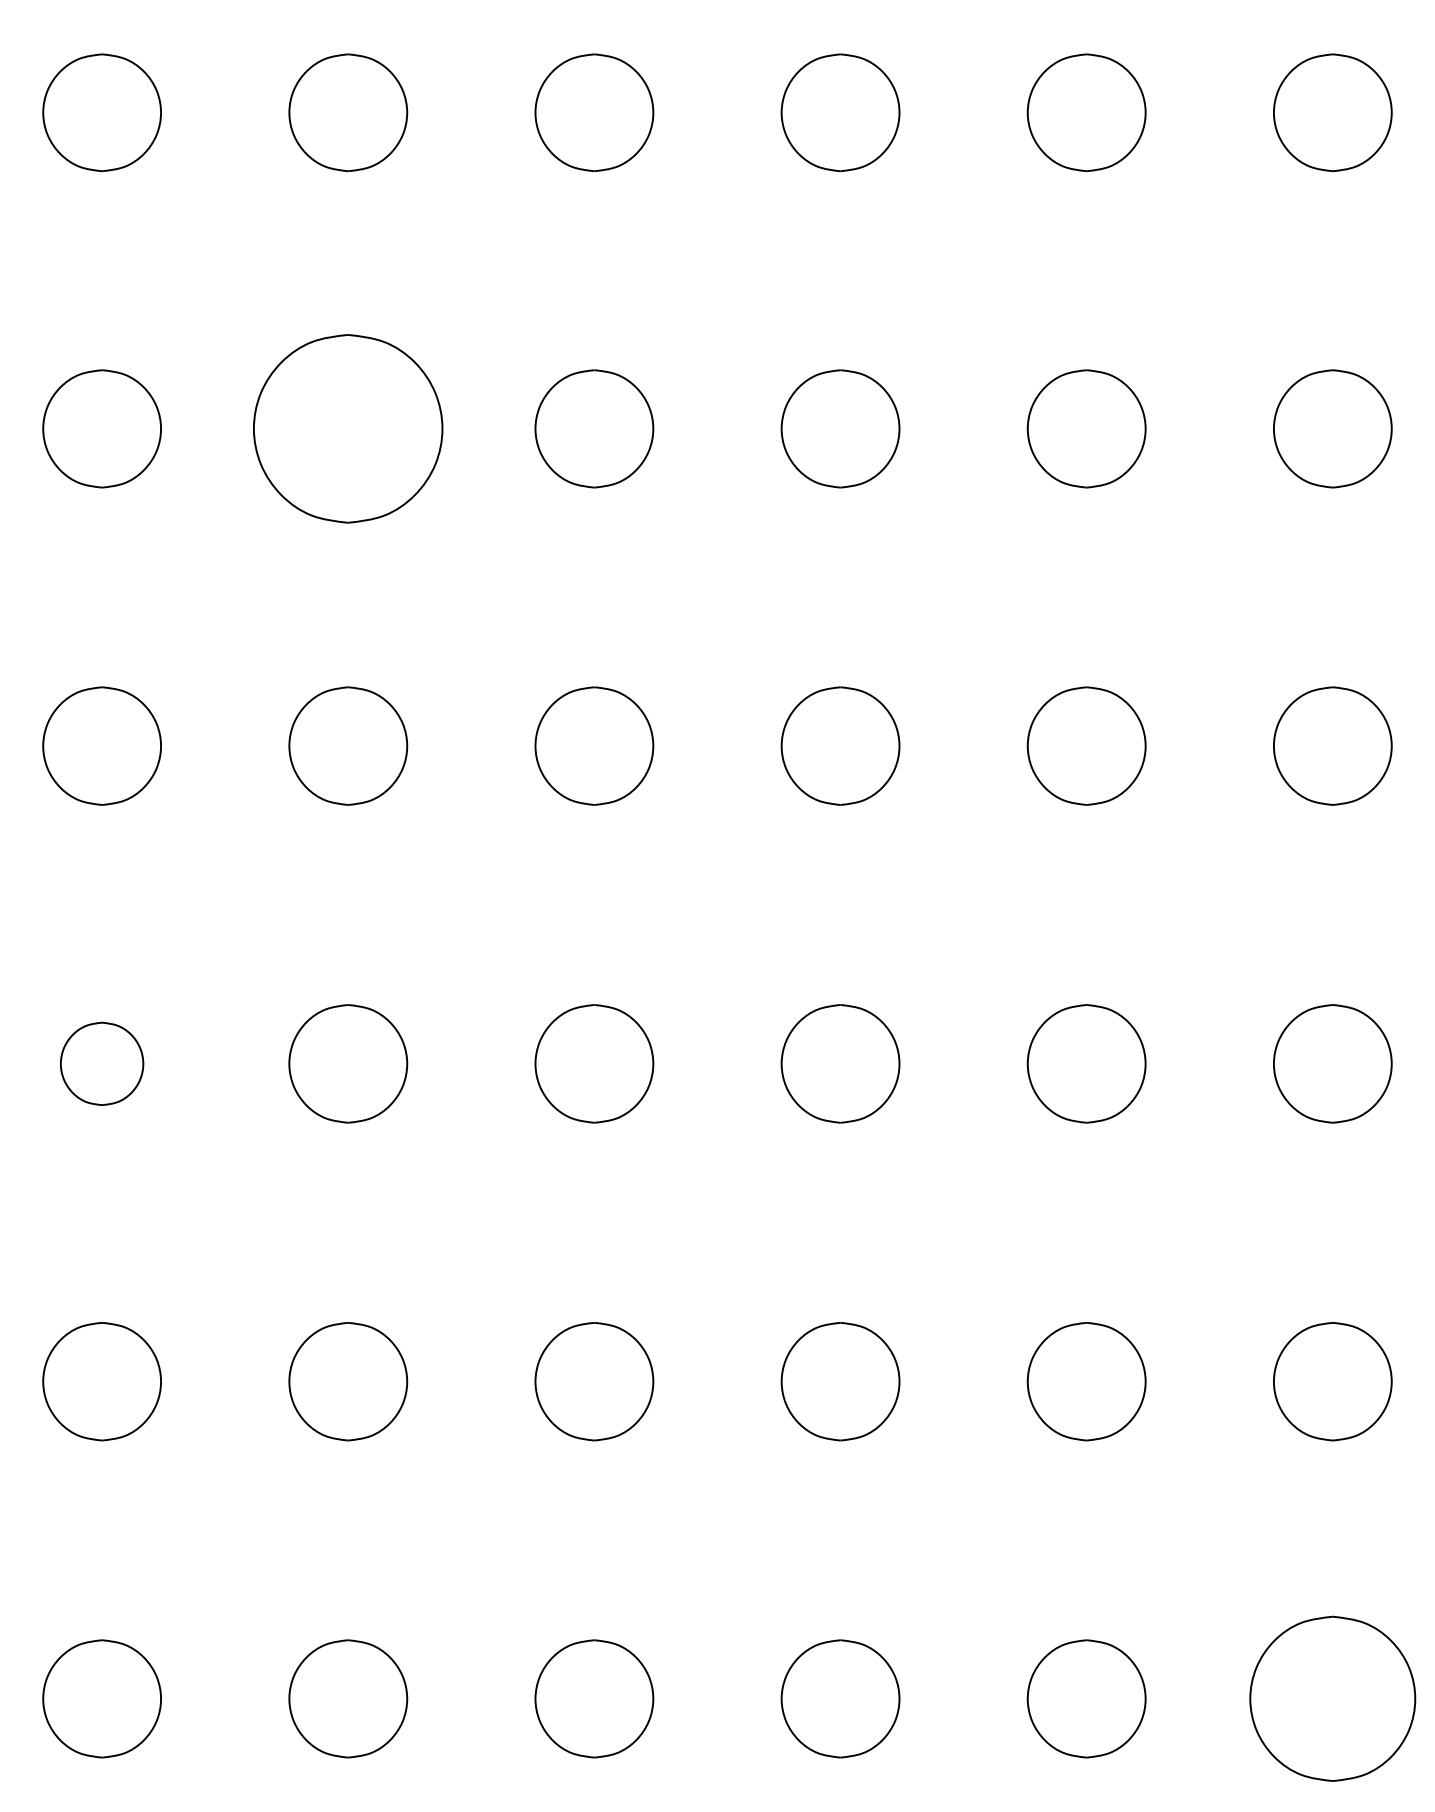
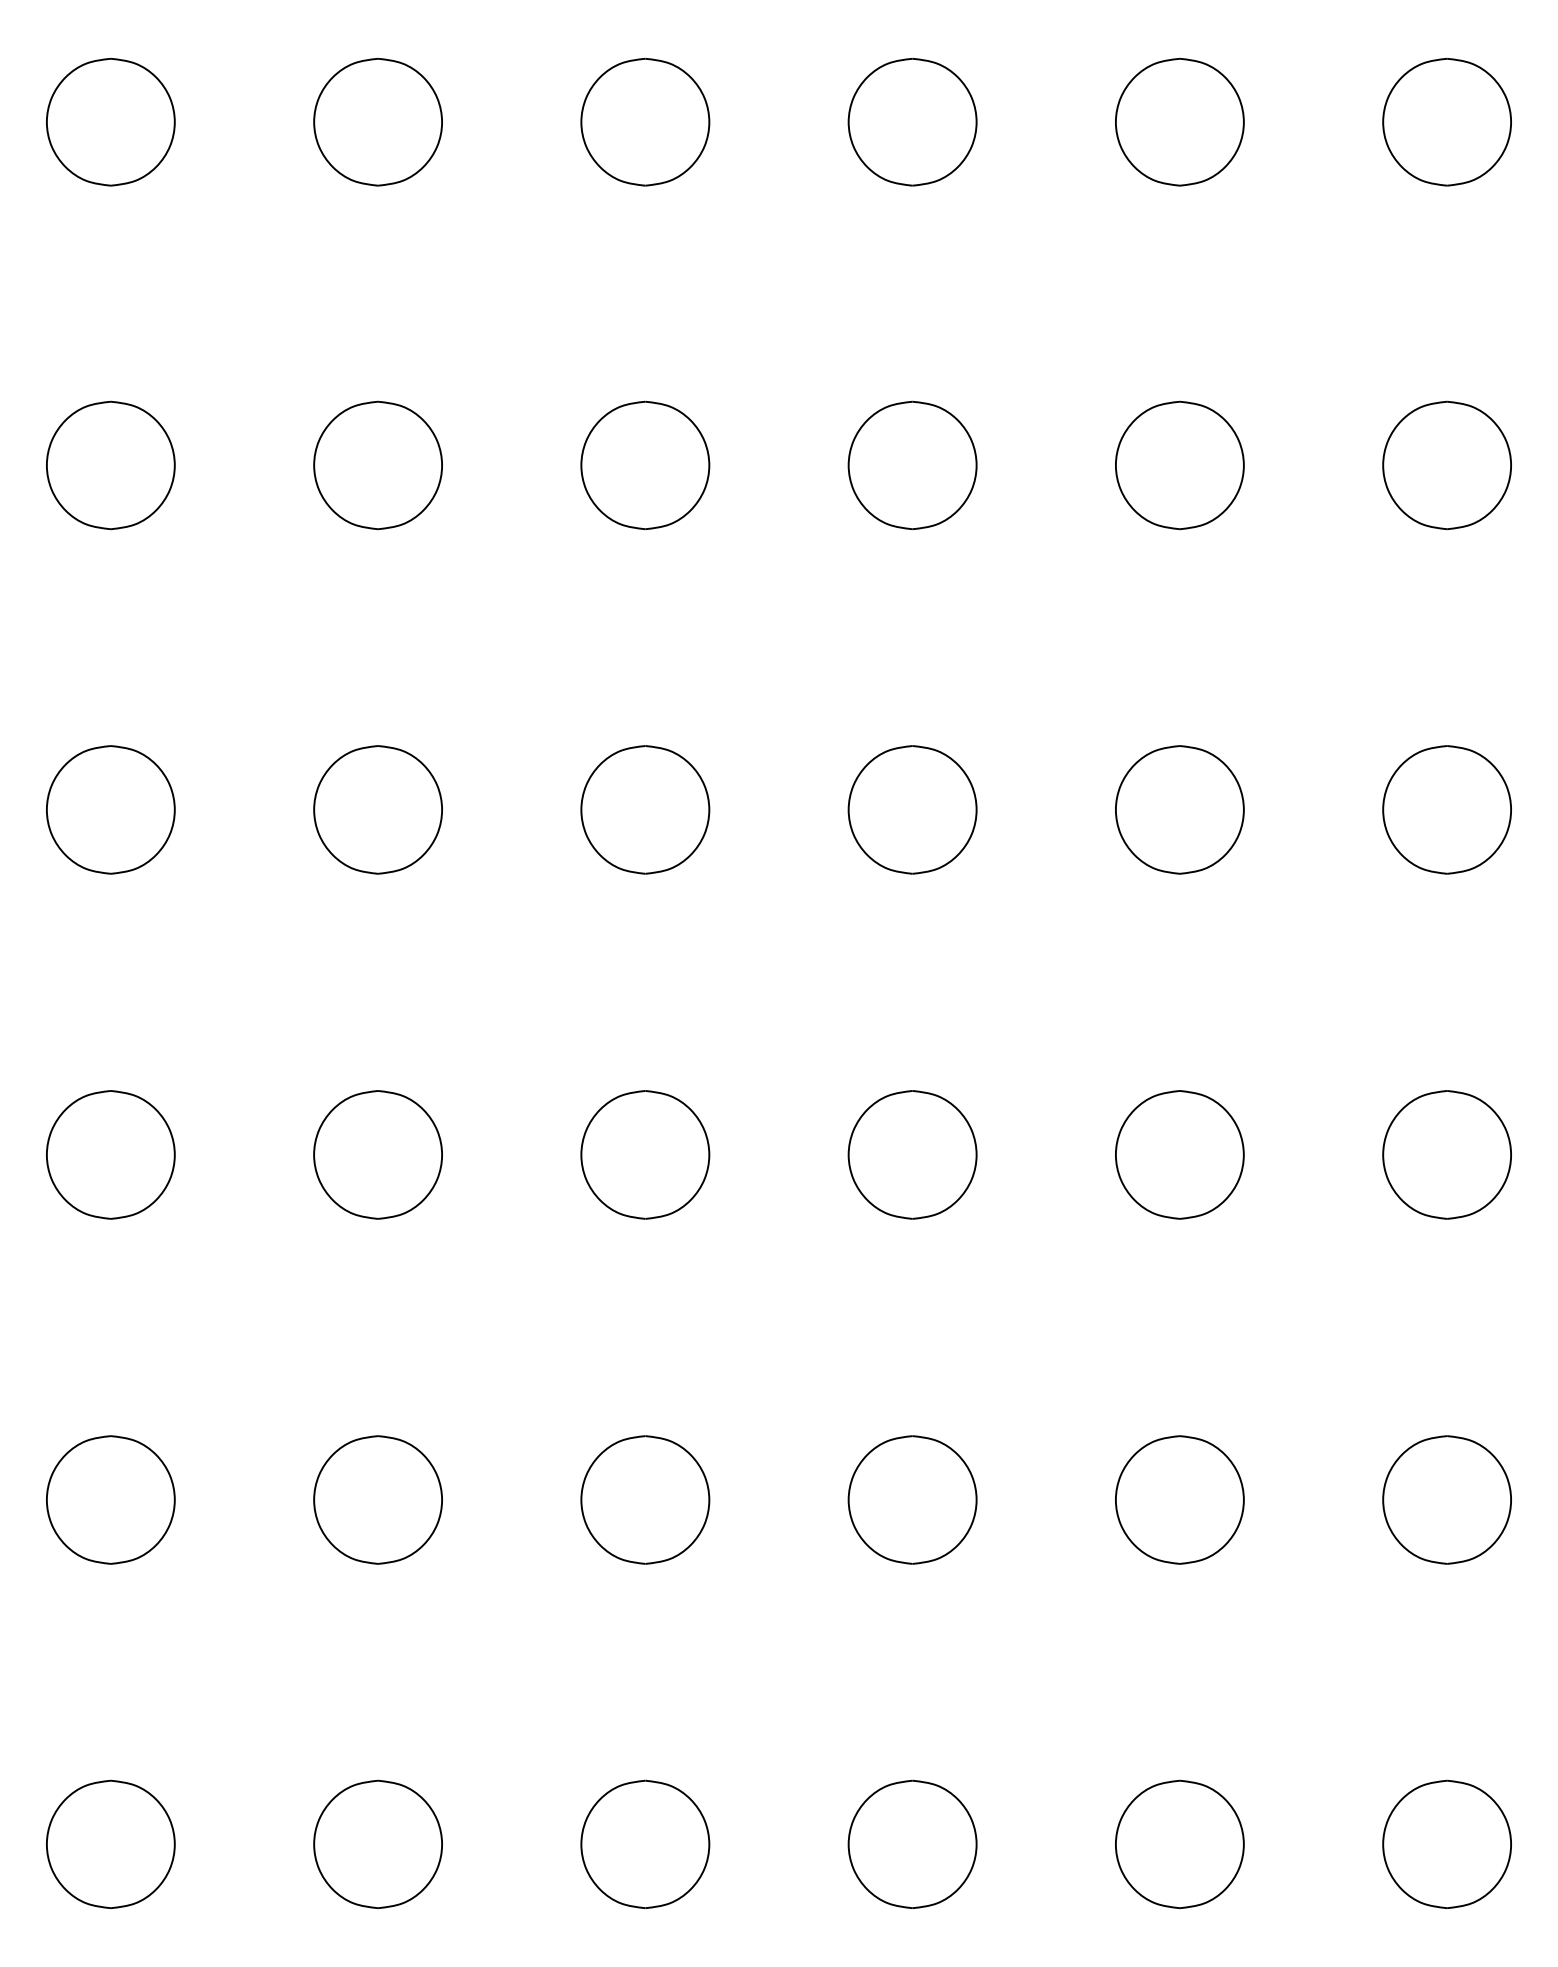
part: (348, 428) -> (378, 465), size x0.62
part: (101, 1063) -> (110, 1154), size x1.43
part: (1332, 1698) -> (1446, 1843), size x0.71

